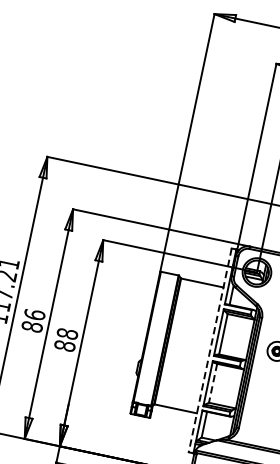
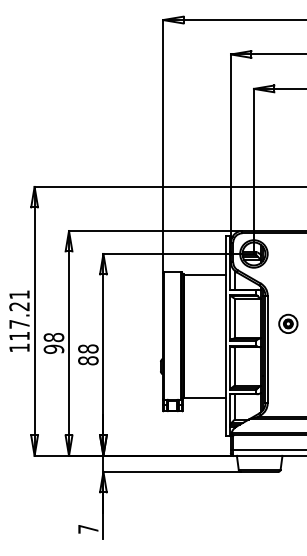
text: (33, 319) -> (53, 342), 86 -> 98
line: (210, 350) -> (225, 336), dashed -> solid
line: (212, 384) -> (234, 367), dashed -> solid

